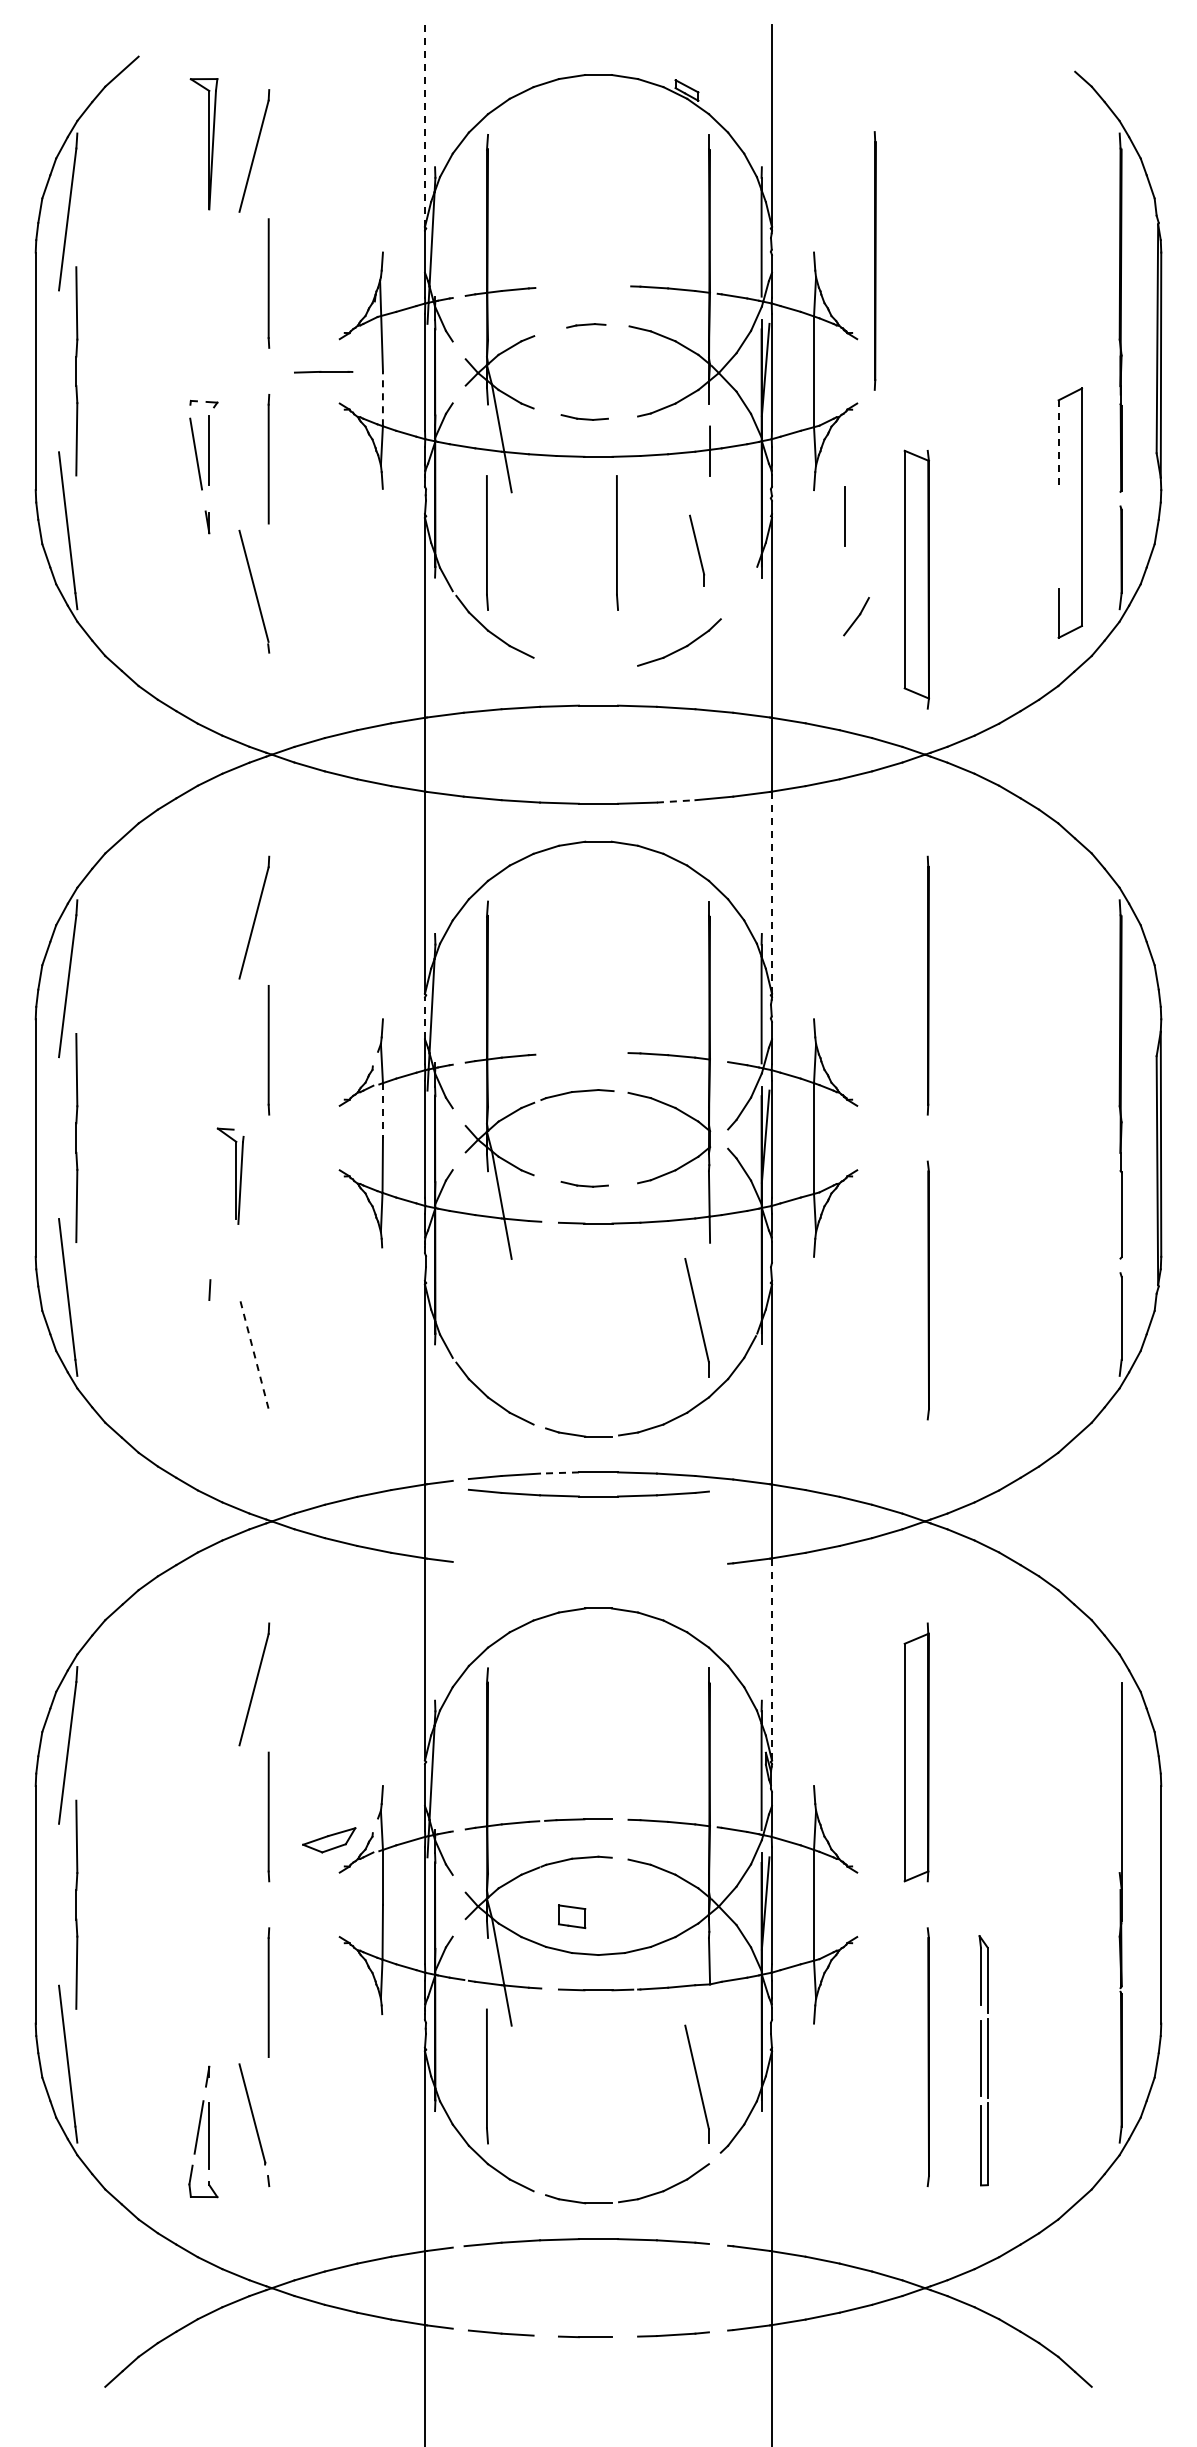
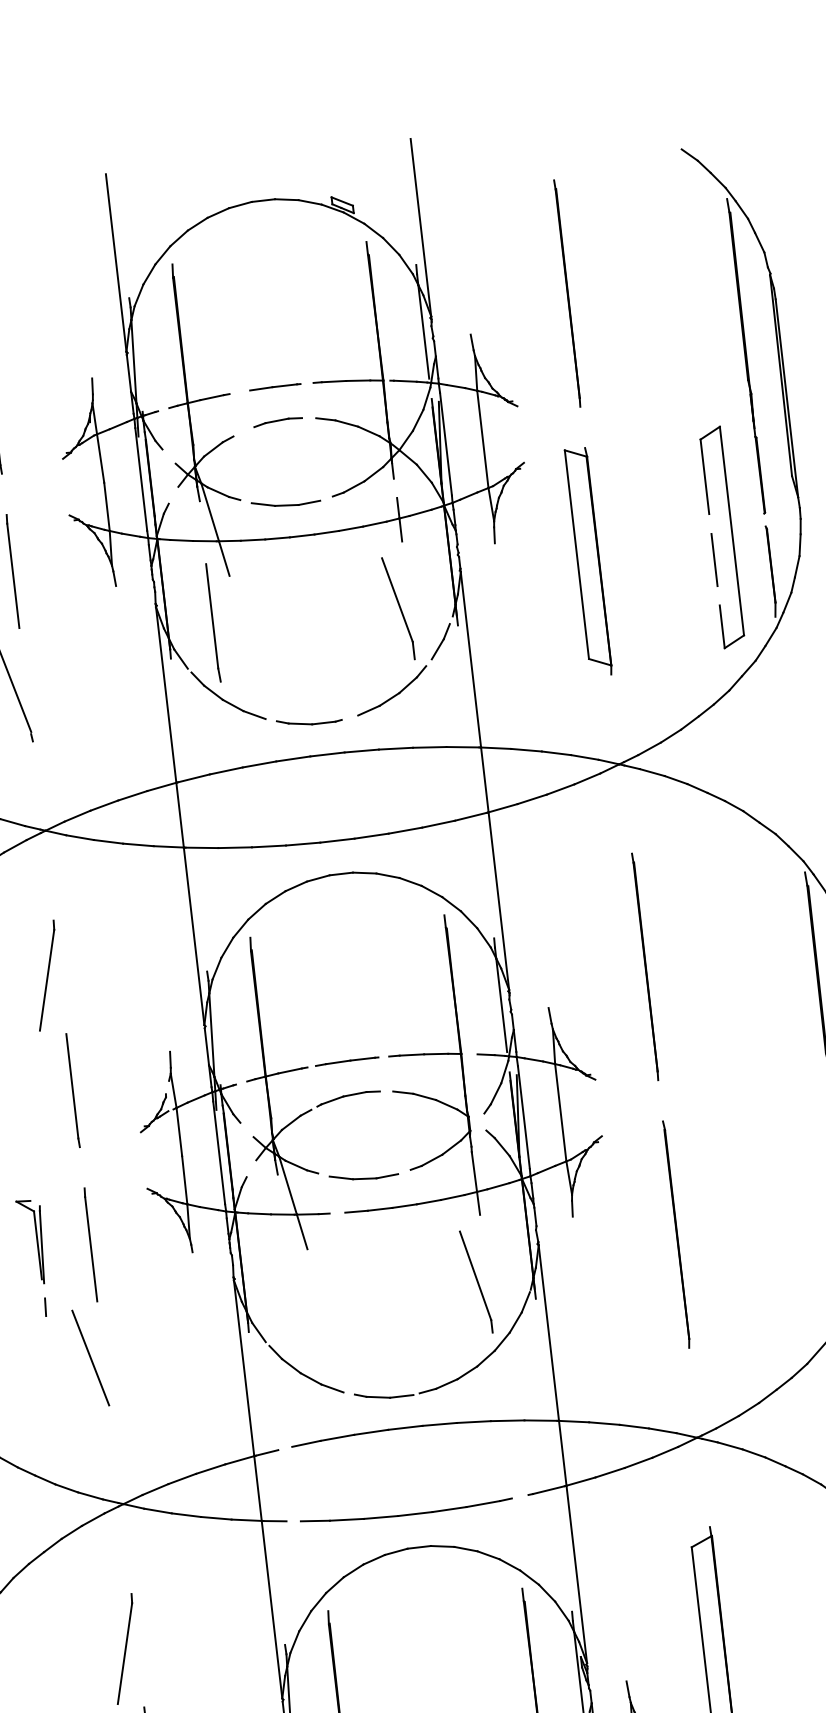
line: (425, 125) -> (116, 262), dashed -> solid
line: (874, 260) -> (566, 293), moved
part: (586, 325) -> (278, 421), size x1.43
line: (323, 372) -> (275, 387), moved
line: (382, 398) -> (106, 506), dashed -> solid
part: (584, 417) -> (285, 502), size x1.67
line: (1058, 442) -> (704, 476), dashed -> solid
line: (844, 516) -> (714, 560), moved
line: (617, 542) -> (327, 609), removed
part: (696, 550) -> (397, 608), size x1.67
part: (916, 579) -> (588, 562), moved
part: (856, 616) -> (440, 641), moved
part: (582, 665) -> (309, 720), added
line: (676, 801) -> (405, 830), dashed -> solid
line: (771, 892) -> (498, 900), dashed -> solid
line: (425, 1017) -> (207, 1045), dashed -> solid
line: (580, 1052) -> (346, 1060), added
line: (382, 1111) -> (179, 1132), dashed -> solid
part: (230, 1175) -> (32, 1241), moved
part: (584, 1184) -> (363, 1176), size x1.67
line: (268, 1225) -> (90, 1244), added
line: (253, 1352) -> (90, 1357), dashed -> solid
line: (559, 1473) -> (371, 1432), dashed -> solid
part: (588, 1492) -> (406, 1511), moved
line: (771, 1658) -> (576, 1573), dashed -> solid

